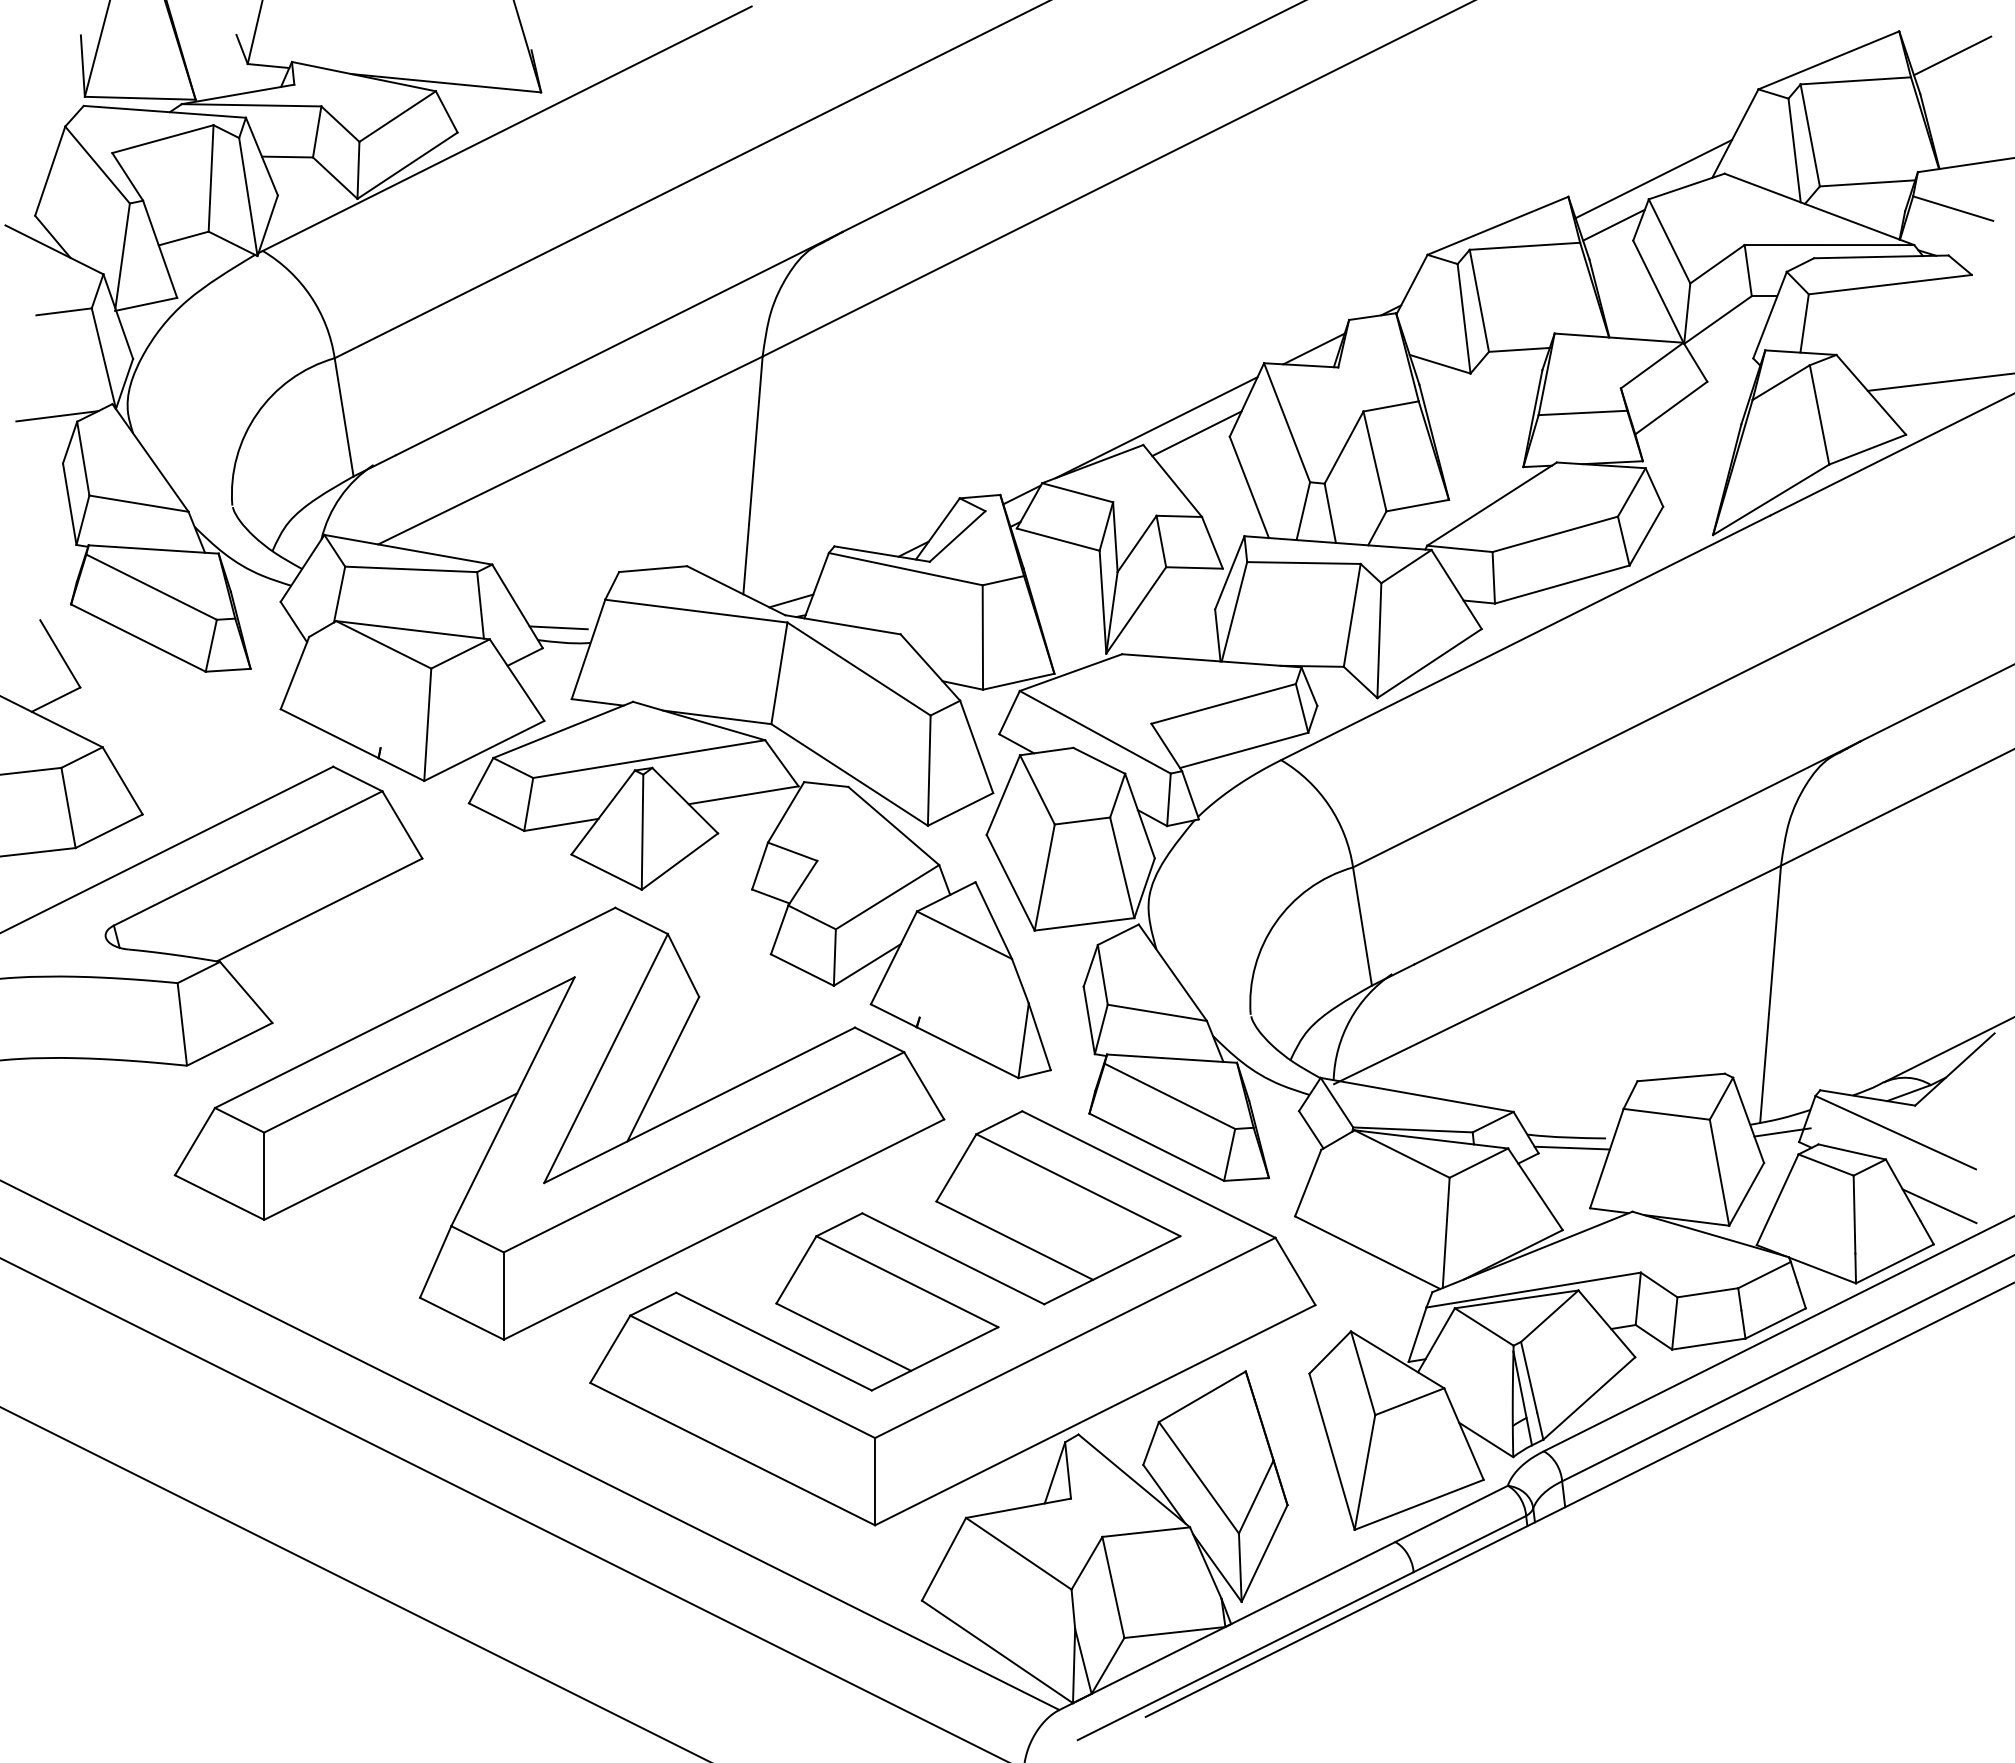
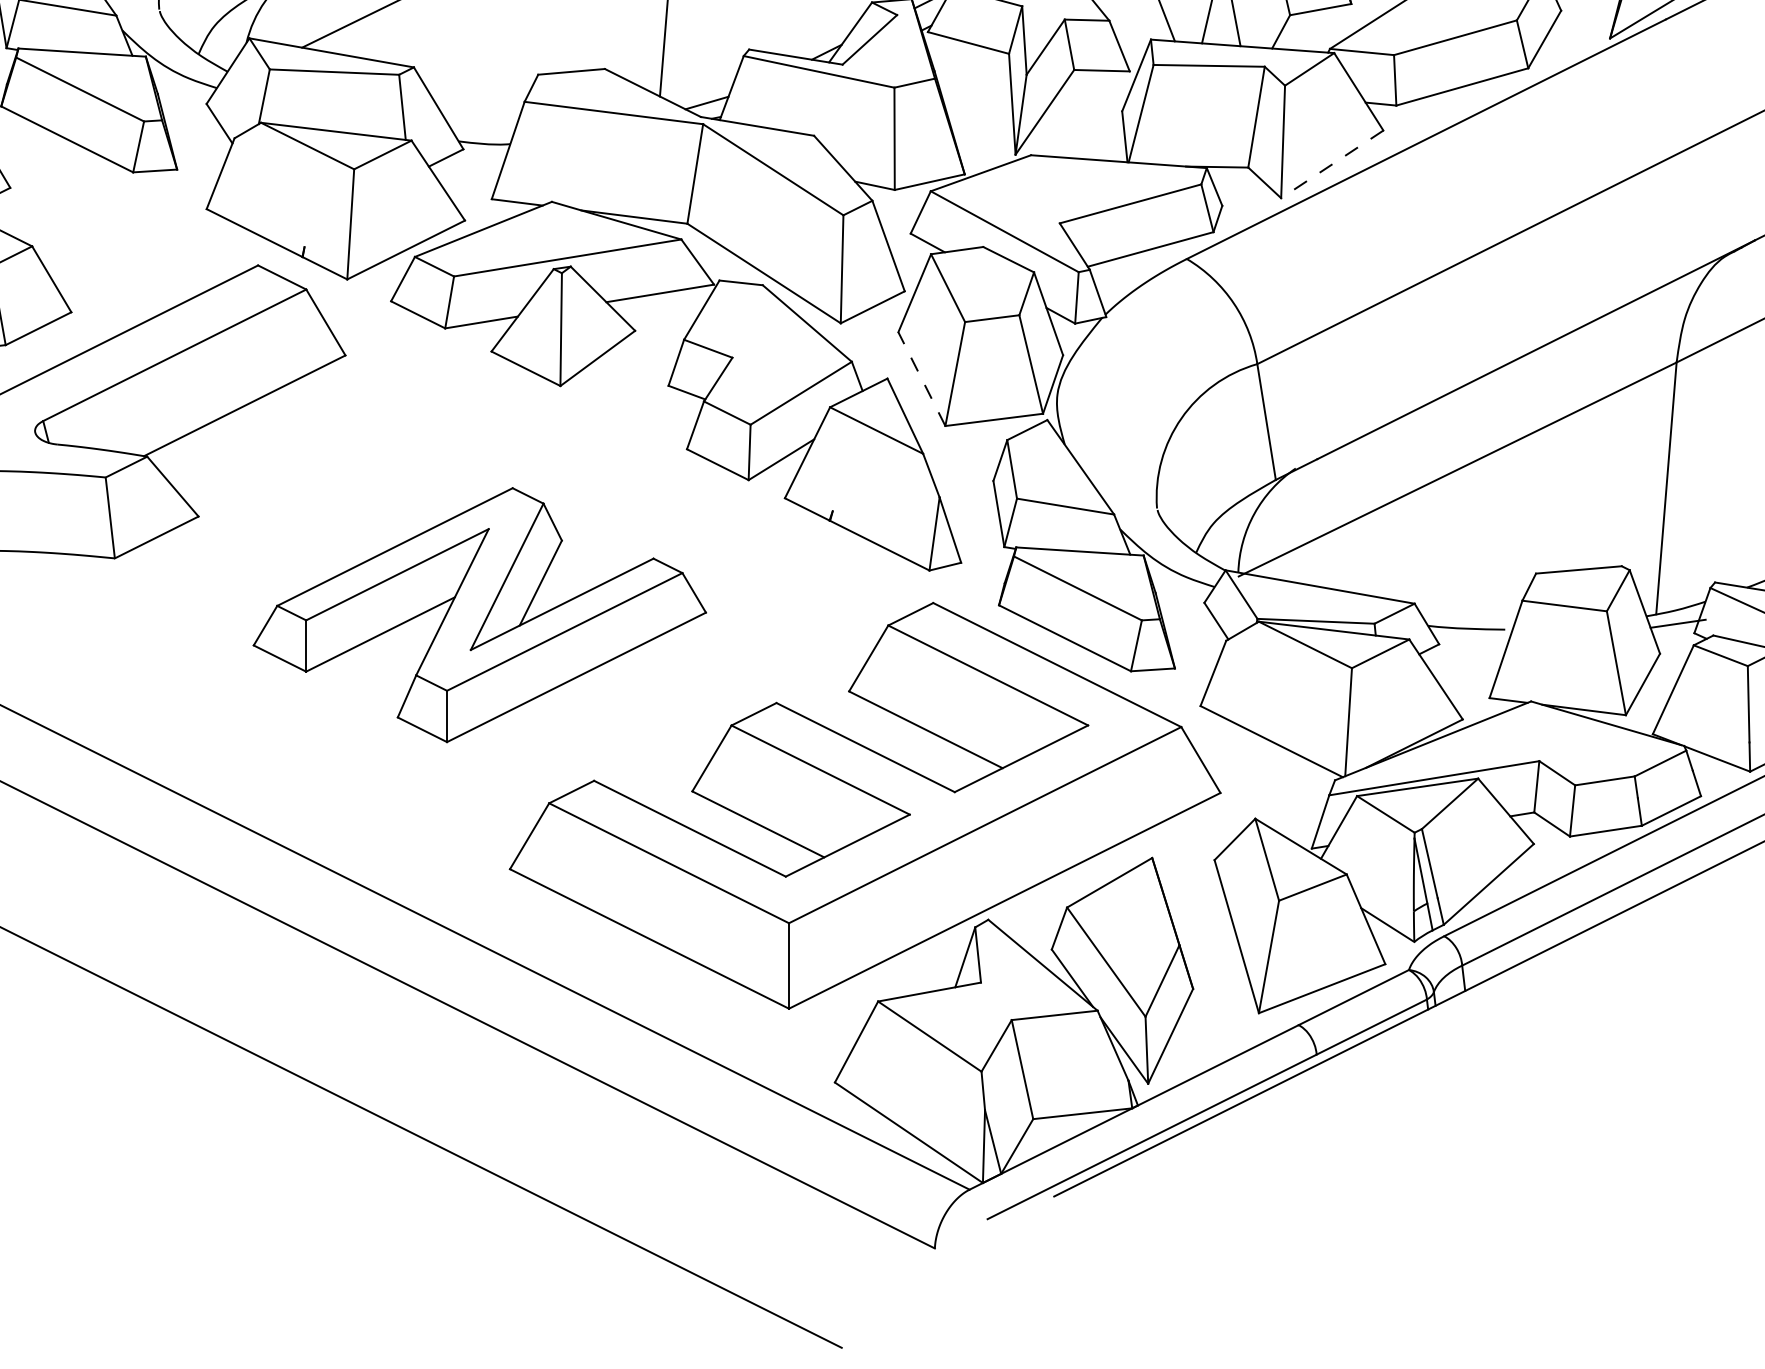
line: (558, 627) -> (478, 129), removed
line: (1429, 663) -> (1332, 164), solid -> dashed
line: (1010, 882) -> (921, 378), solid -> dashed
part: (559, 1123) -> (479, 615), size x0.6
line: (1571, 1147) -> (1471, 638), removed

